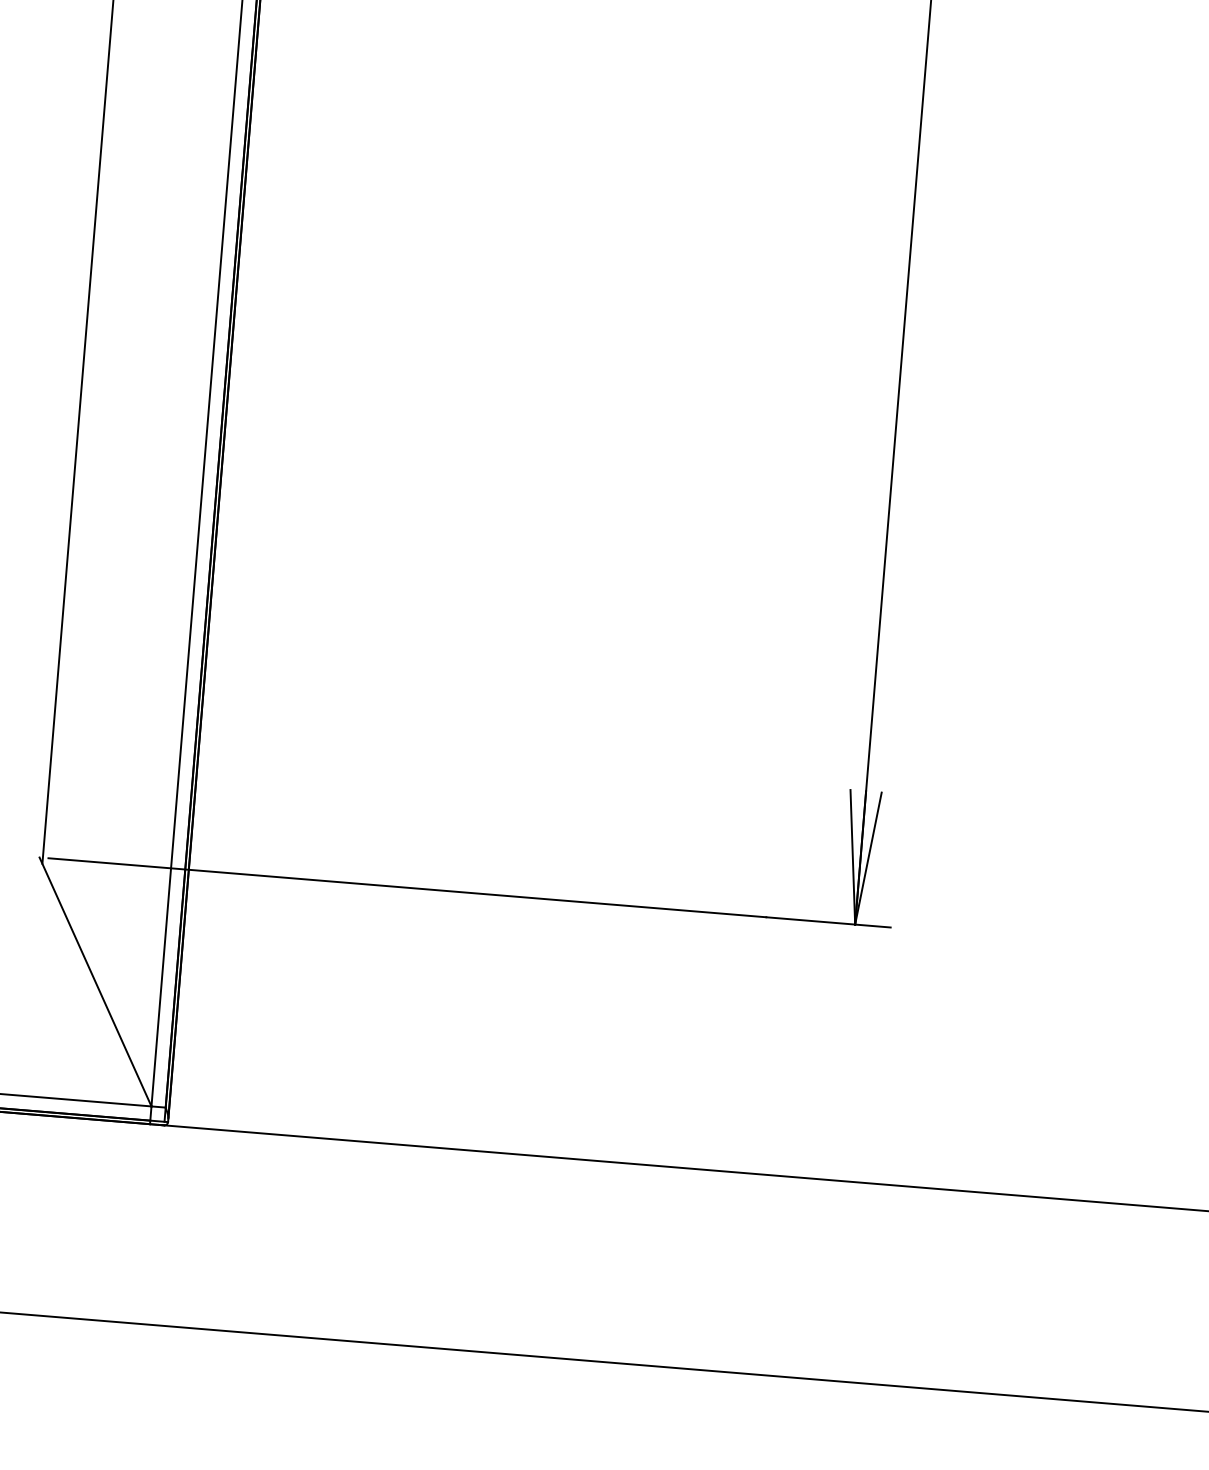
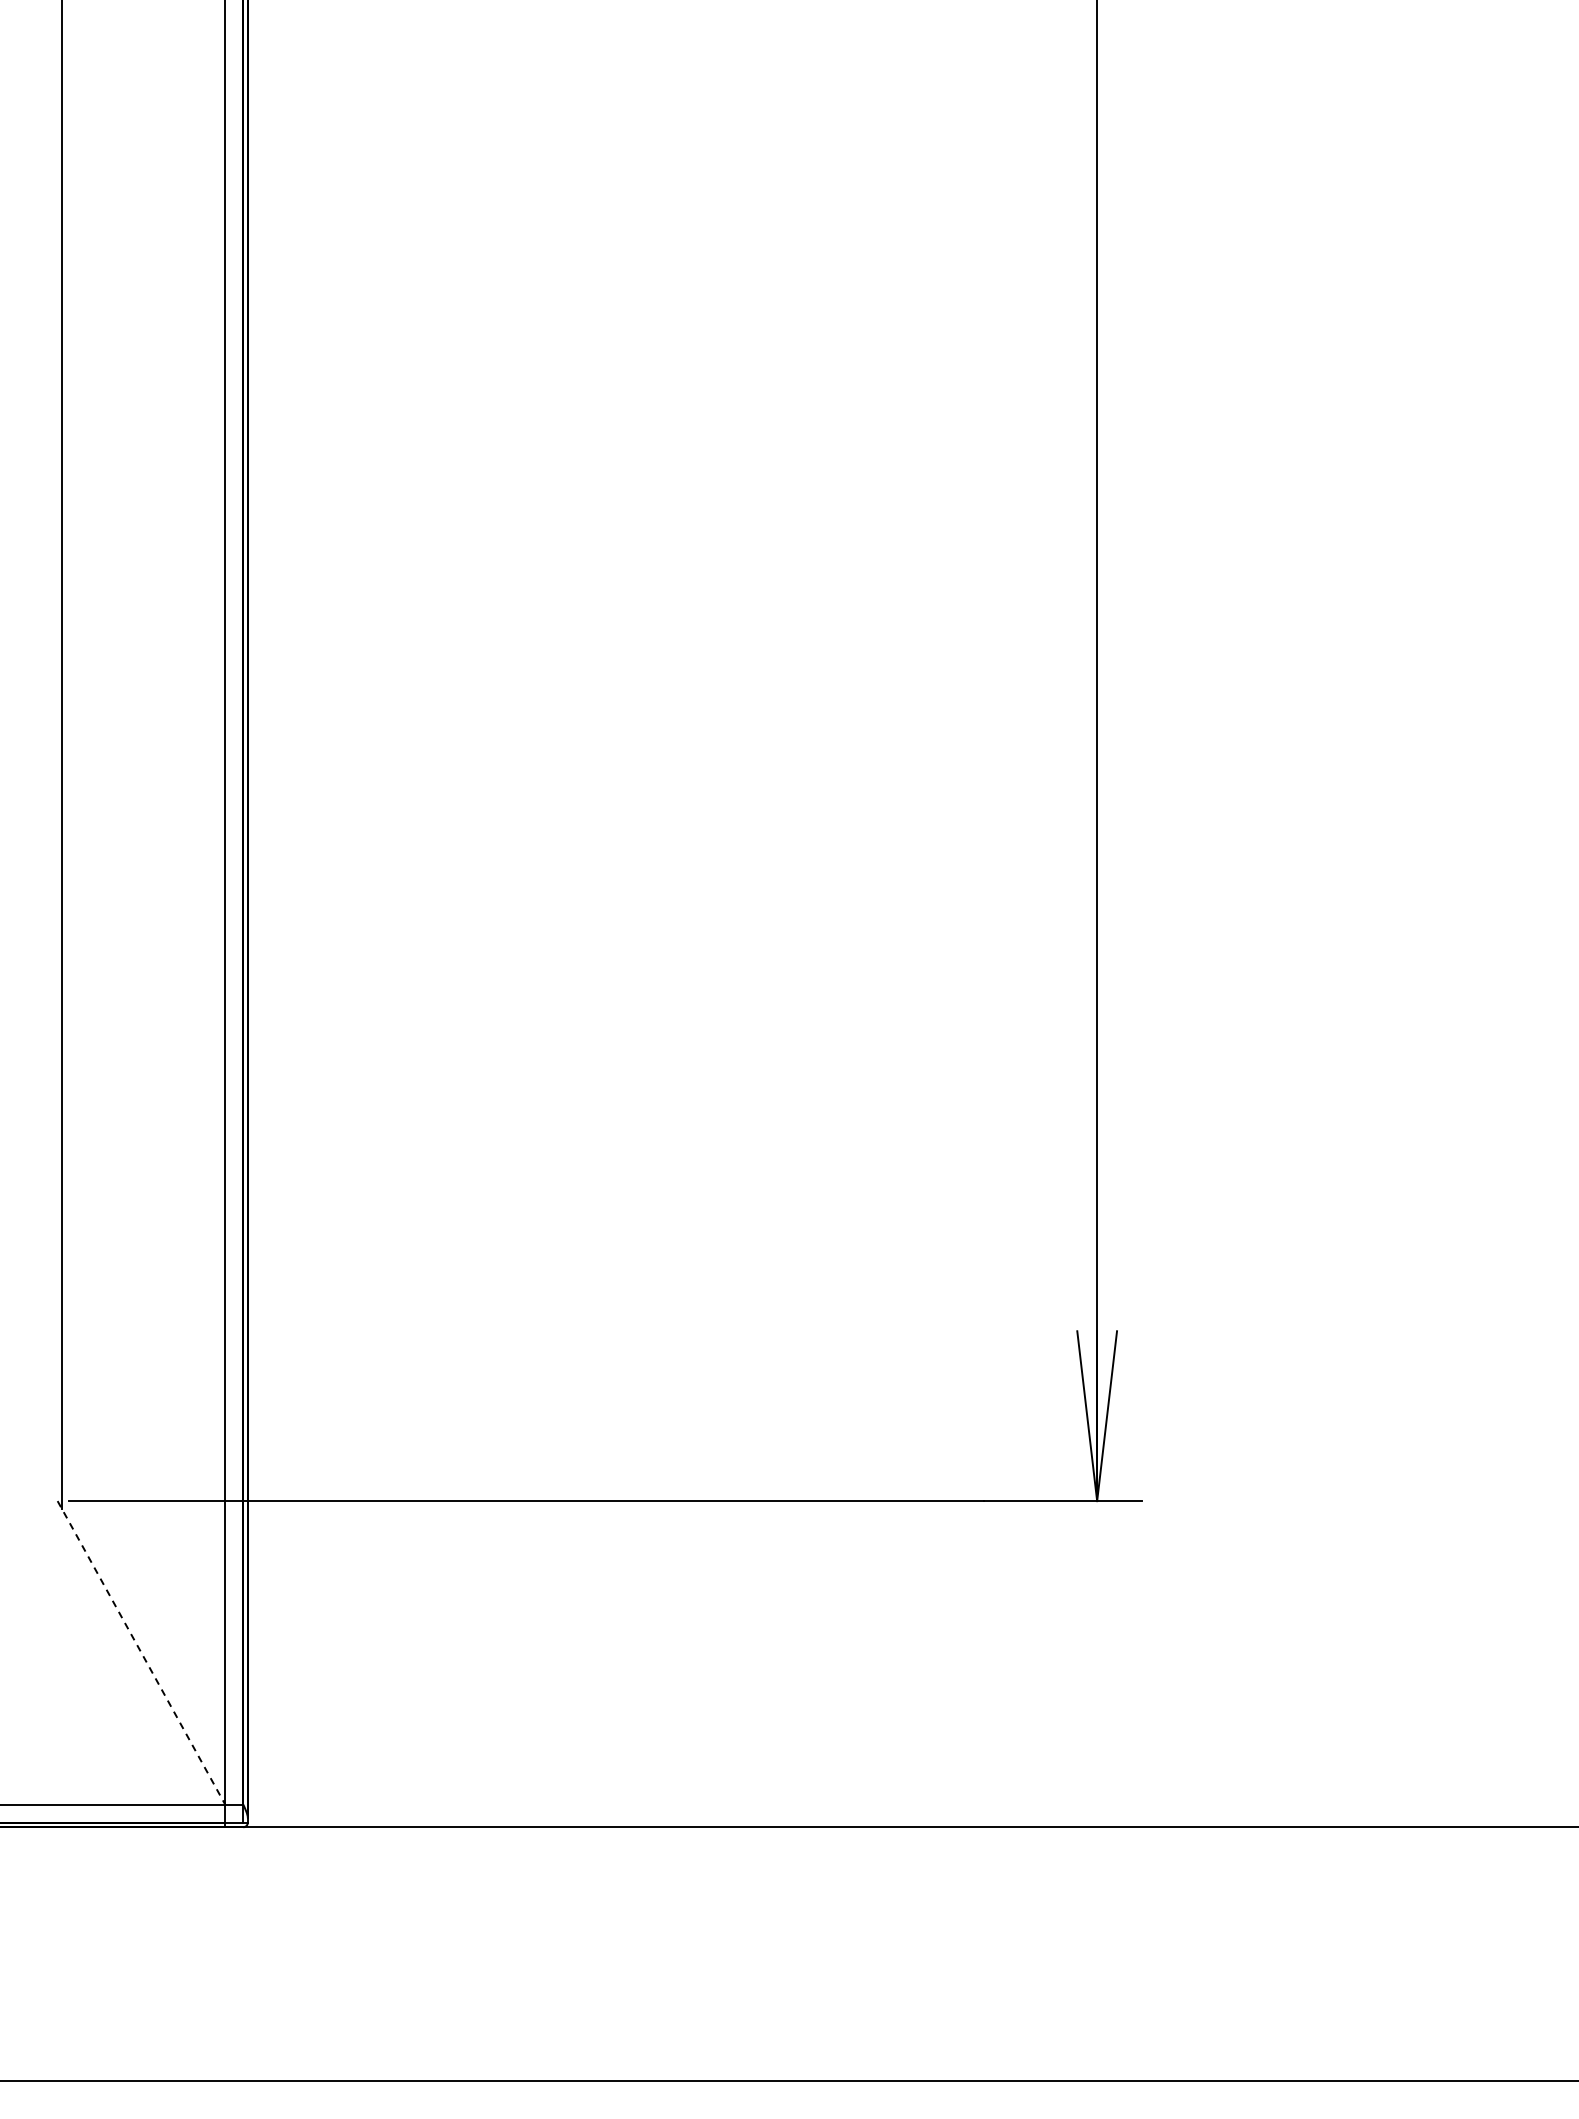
line: (95, 982) -> (141, 1653), solid -> dashed

